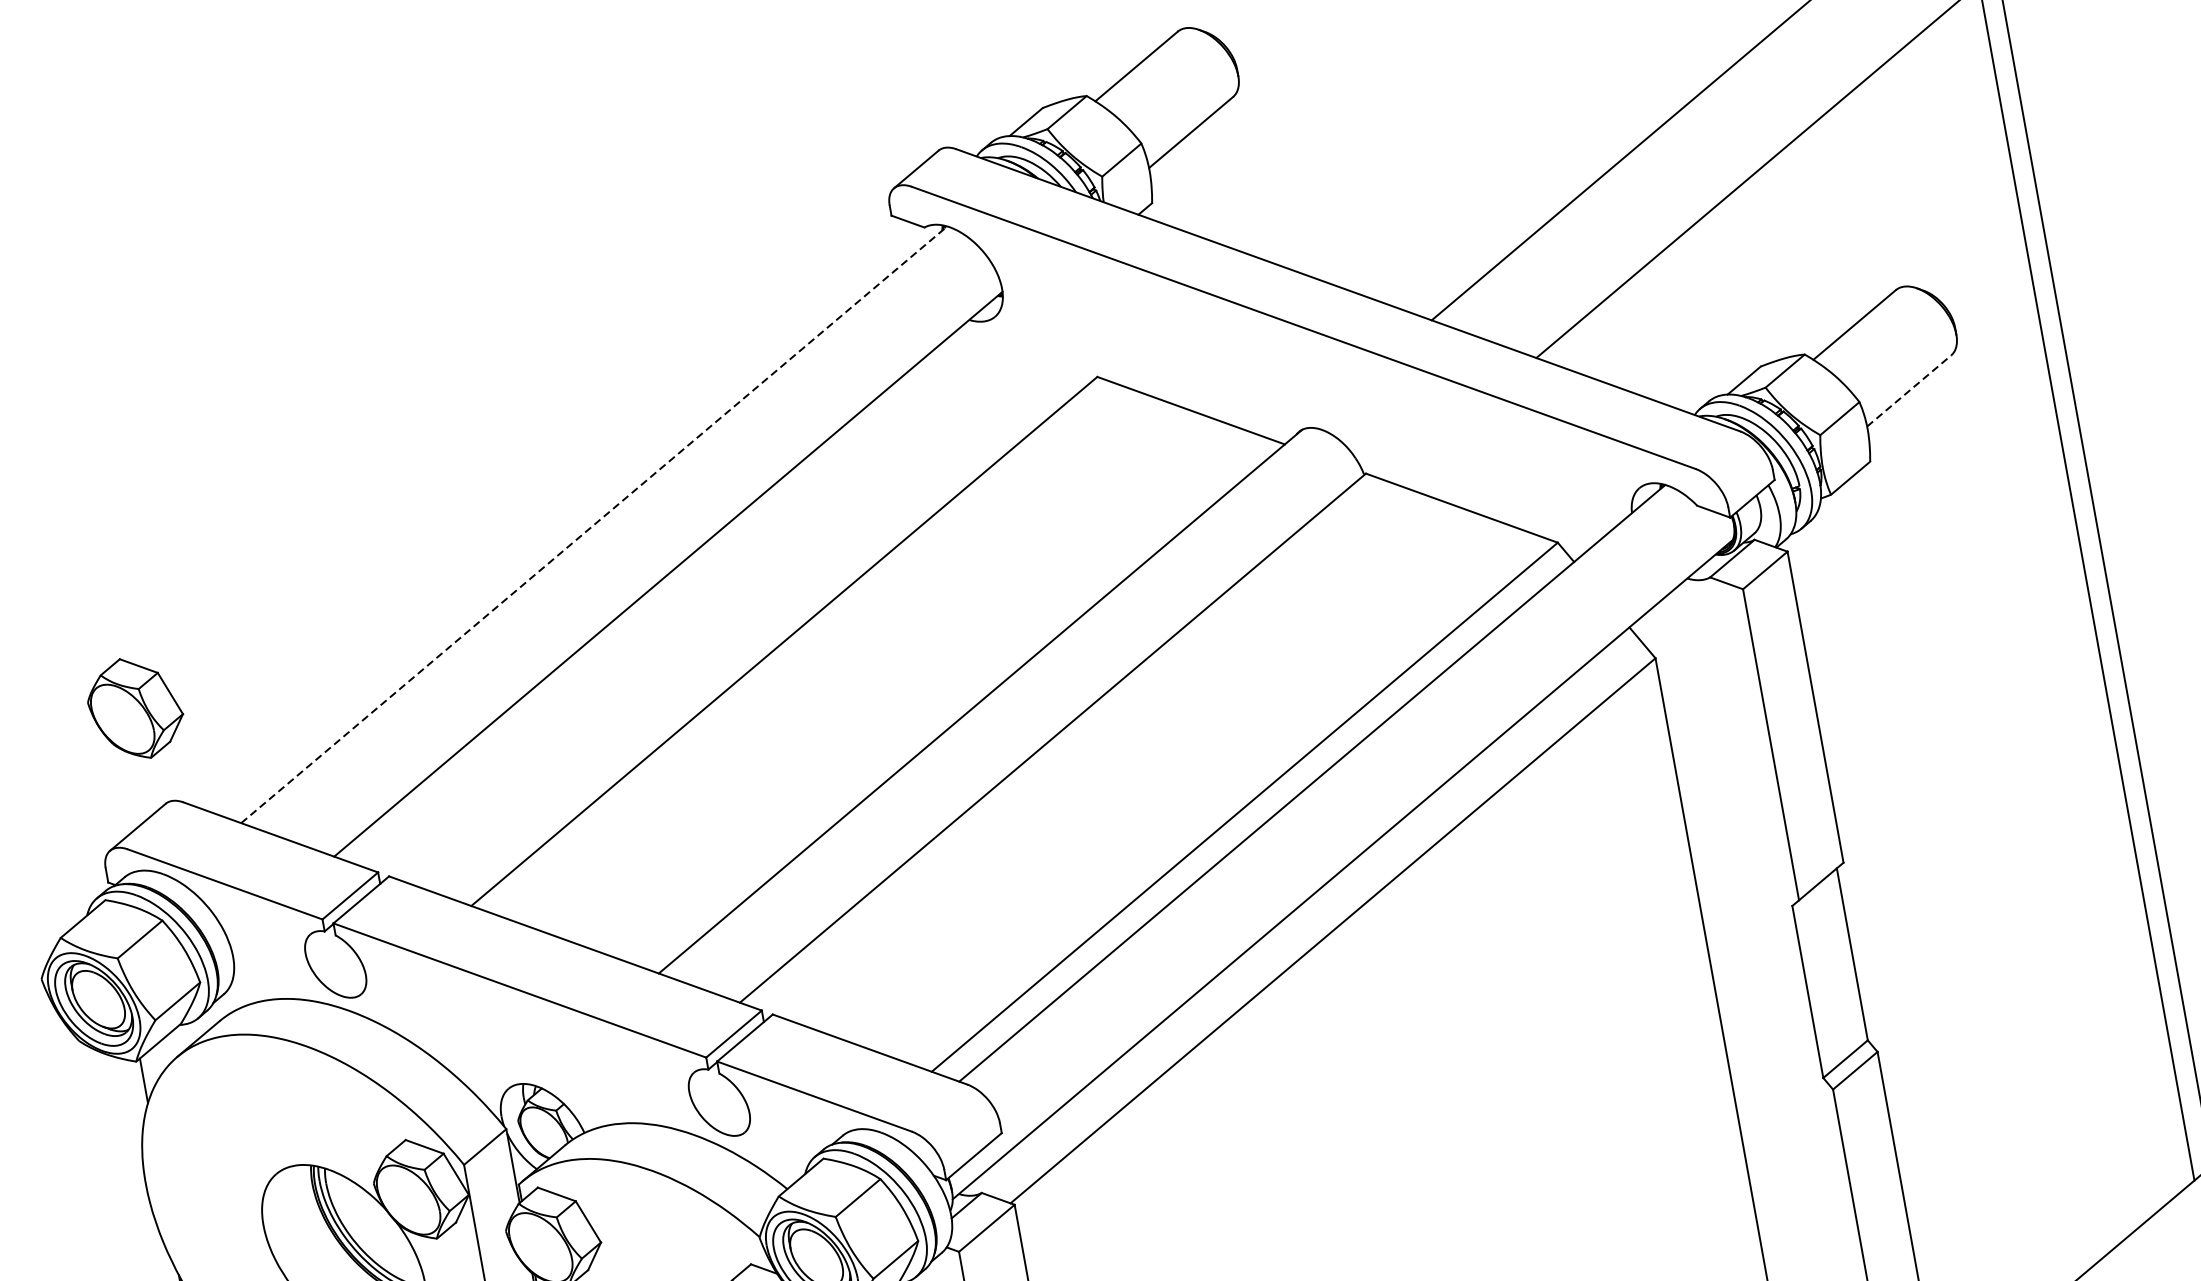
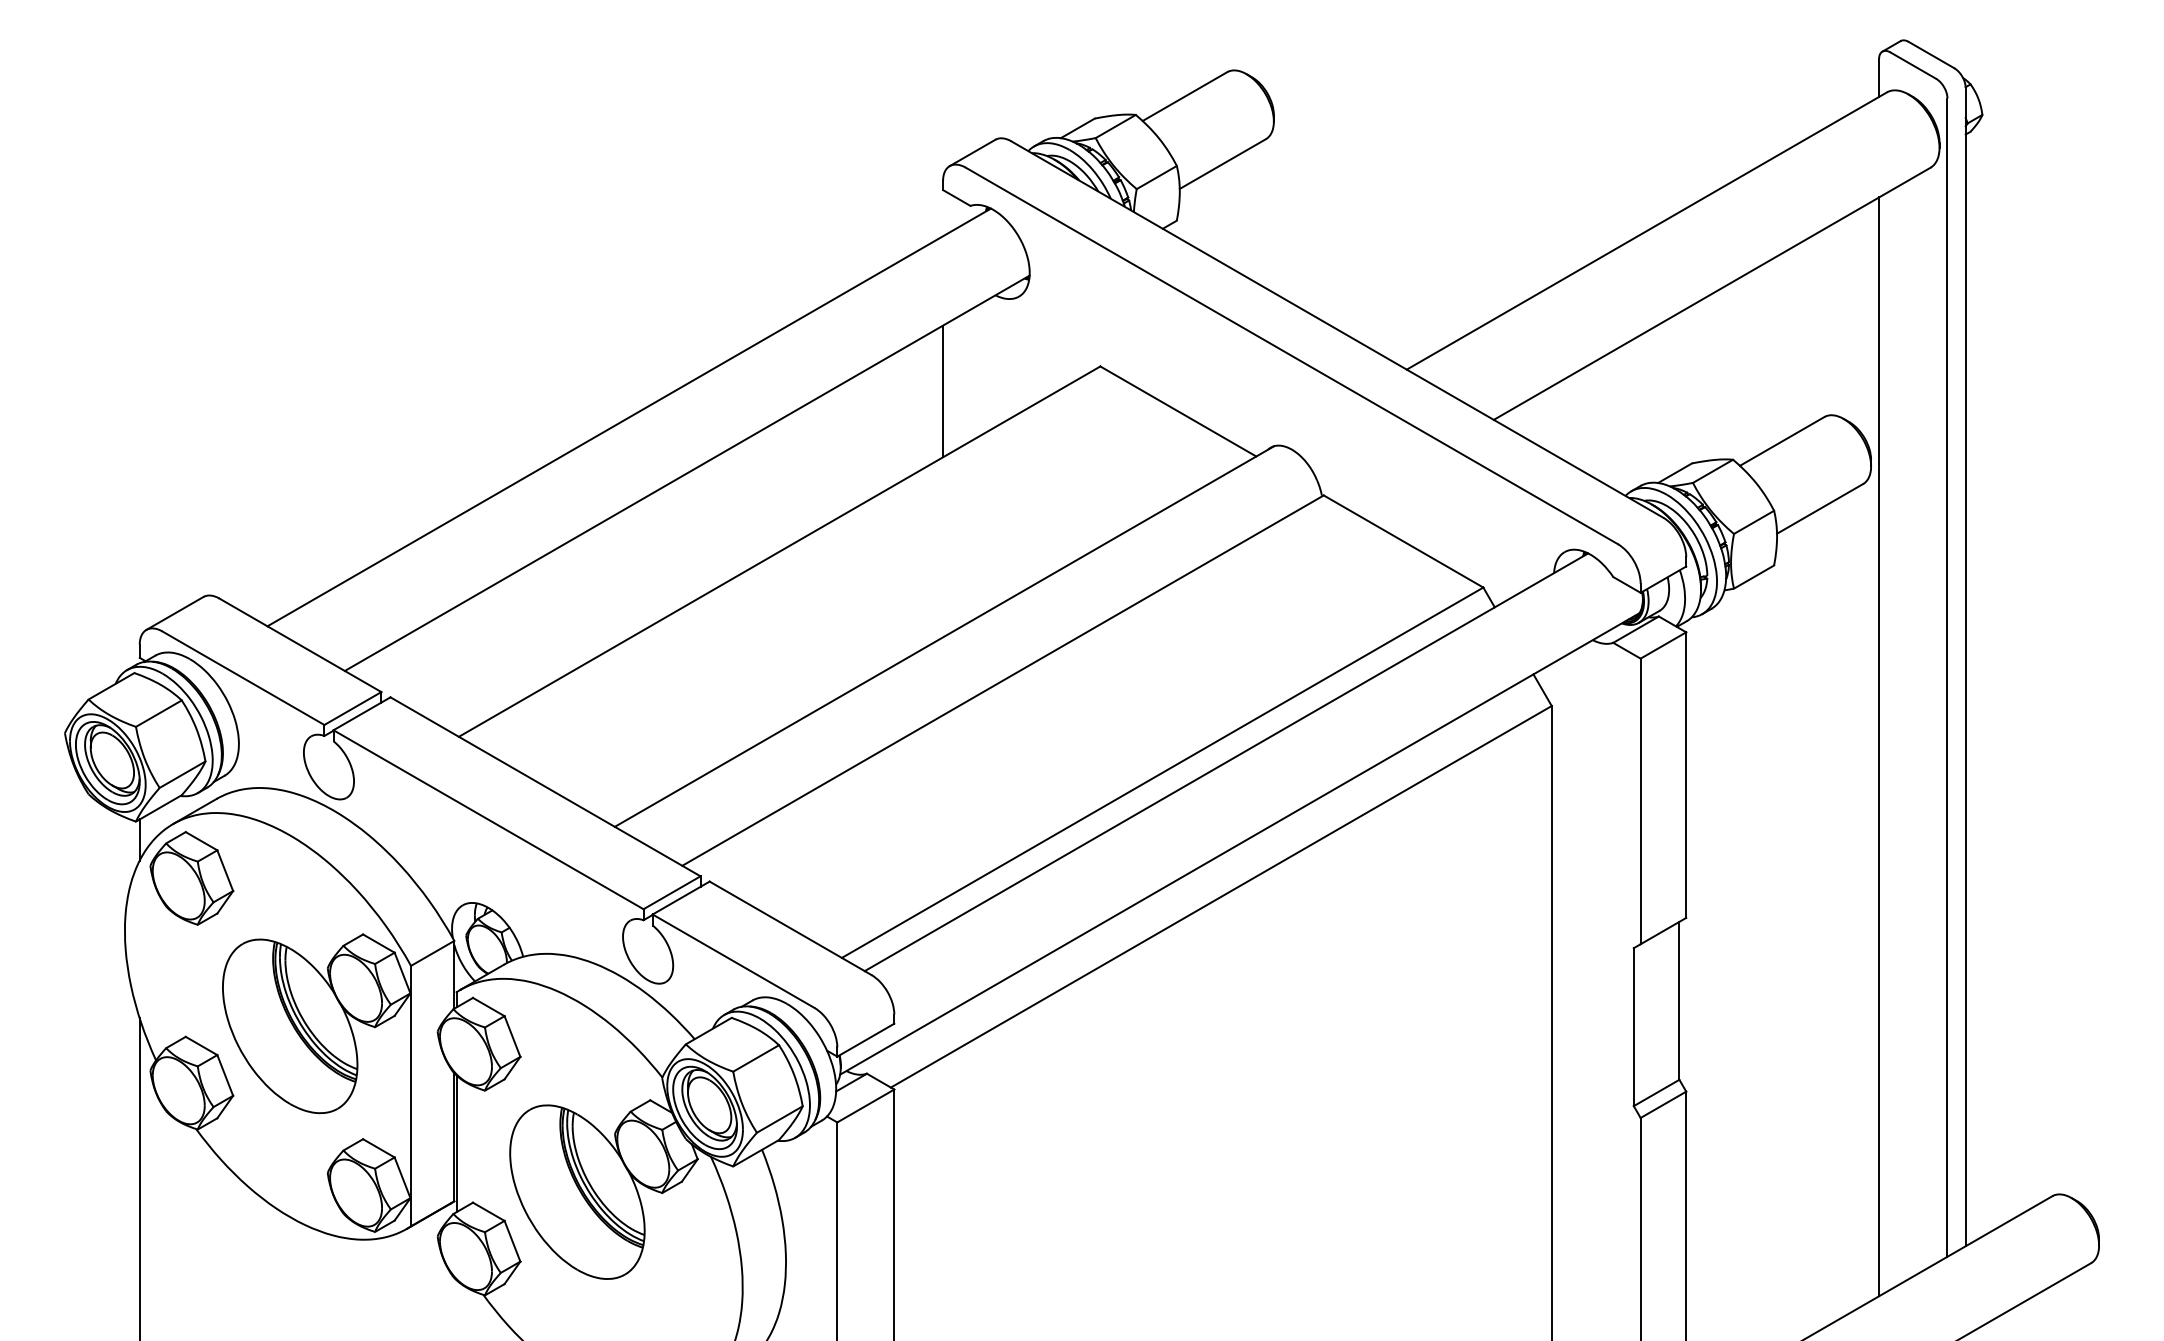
line: (1909, 390) -> (1820, 508), dashed -> solid
line: (931, 434) -> (943, 391), added
line: (594, 524) -> (629, 417), dashed -> solid
line: (2020, 638) -> (1879, 746), added
part: (135, 708) -> (191, 878), moved

